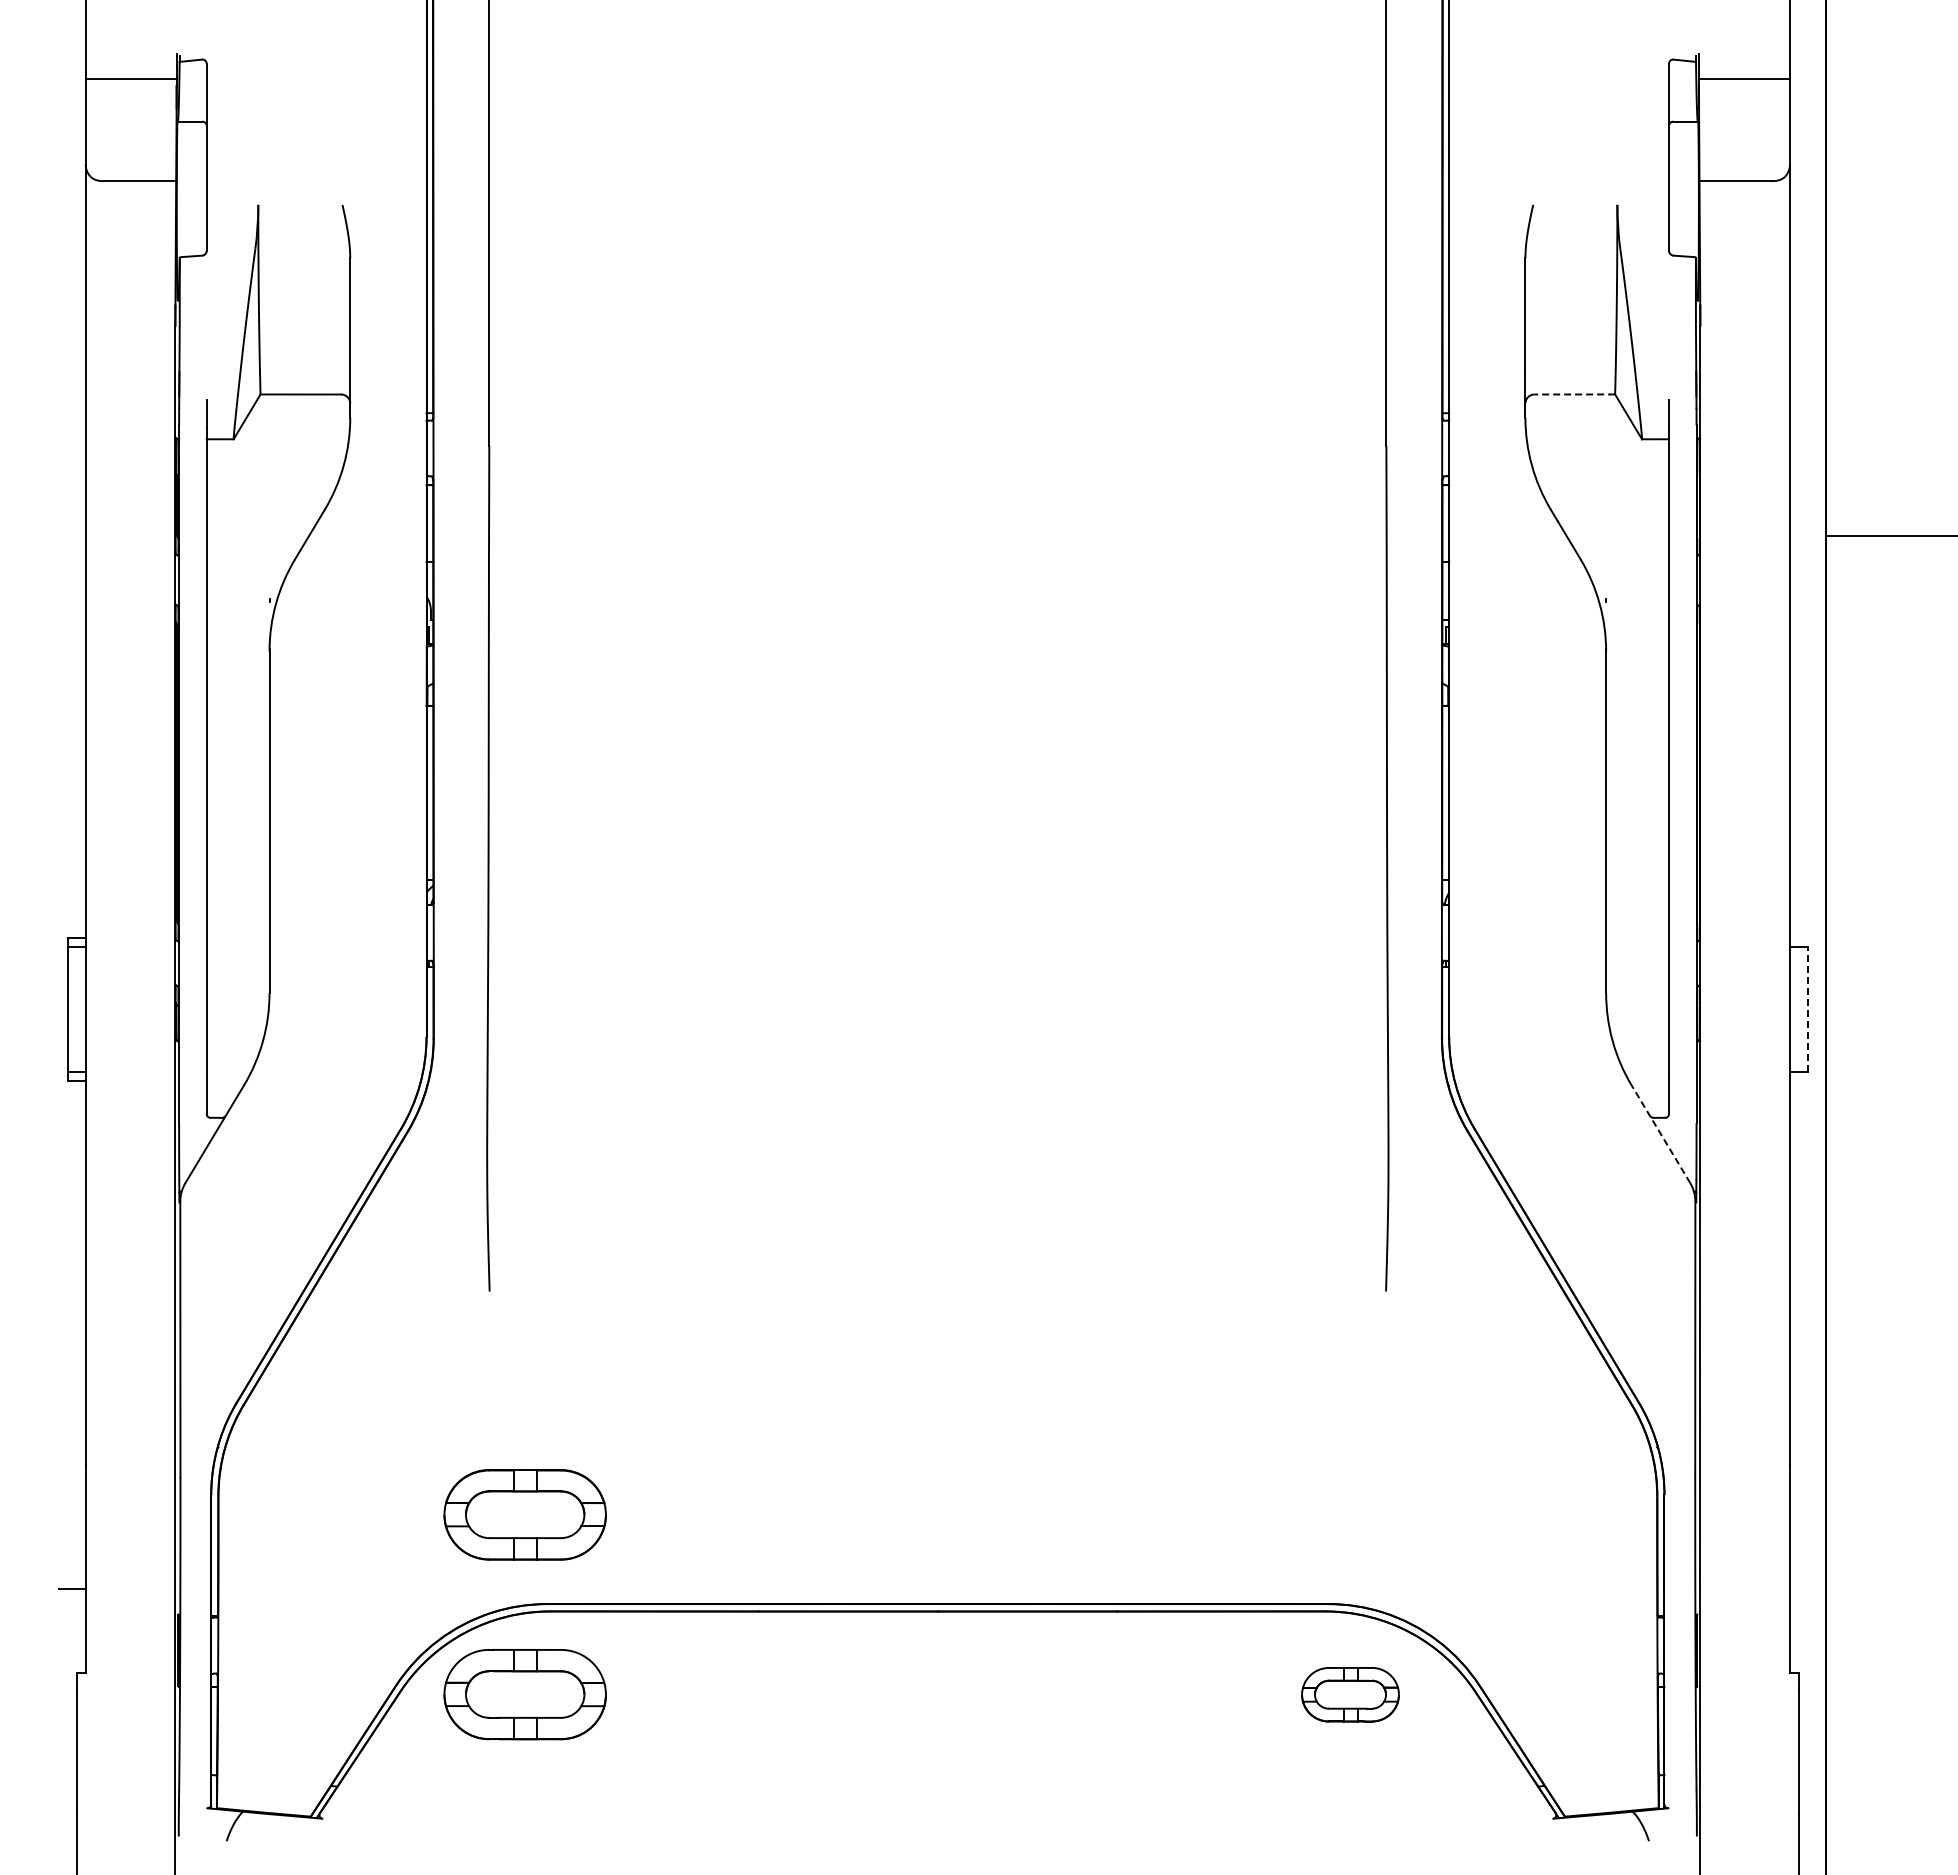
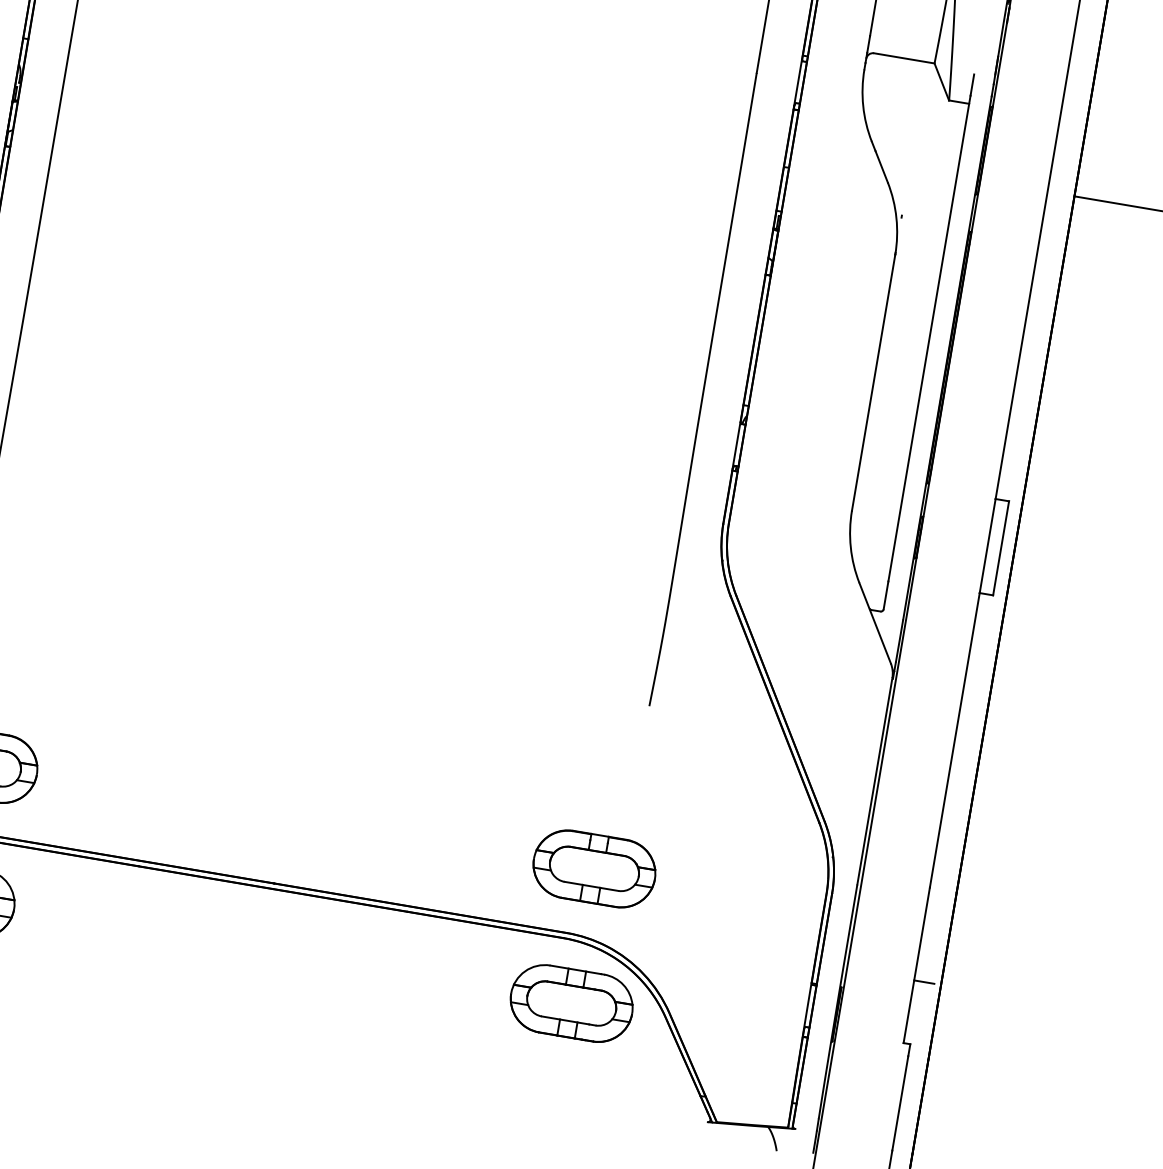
line: (1574, 394) -> (904, 58), dashed -> solid
line: (1807, 1009) -> (1000, 548), dashed -> solid
line: (1660, 1134) -> (874, 623), dashed -> solid
part: (1350, 1514) -> (594, 868), added
line: (1803, 1589) -> (924, 982), added
part: (1350, 1694) -> (571, 1003), size x1.67

